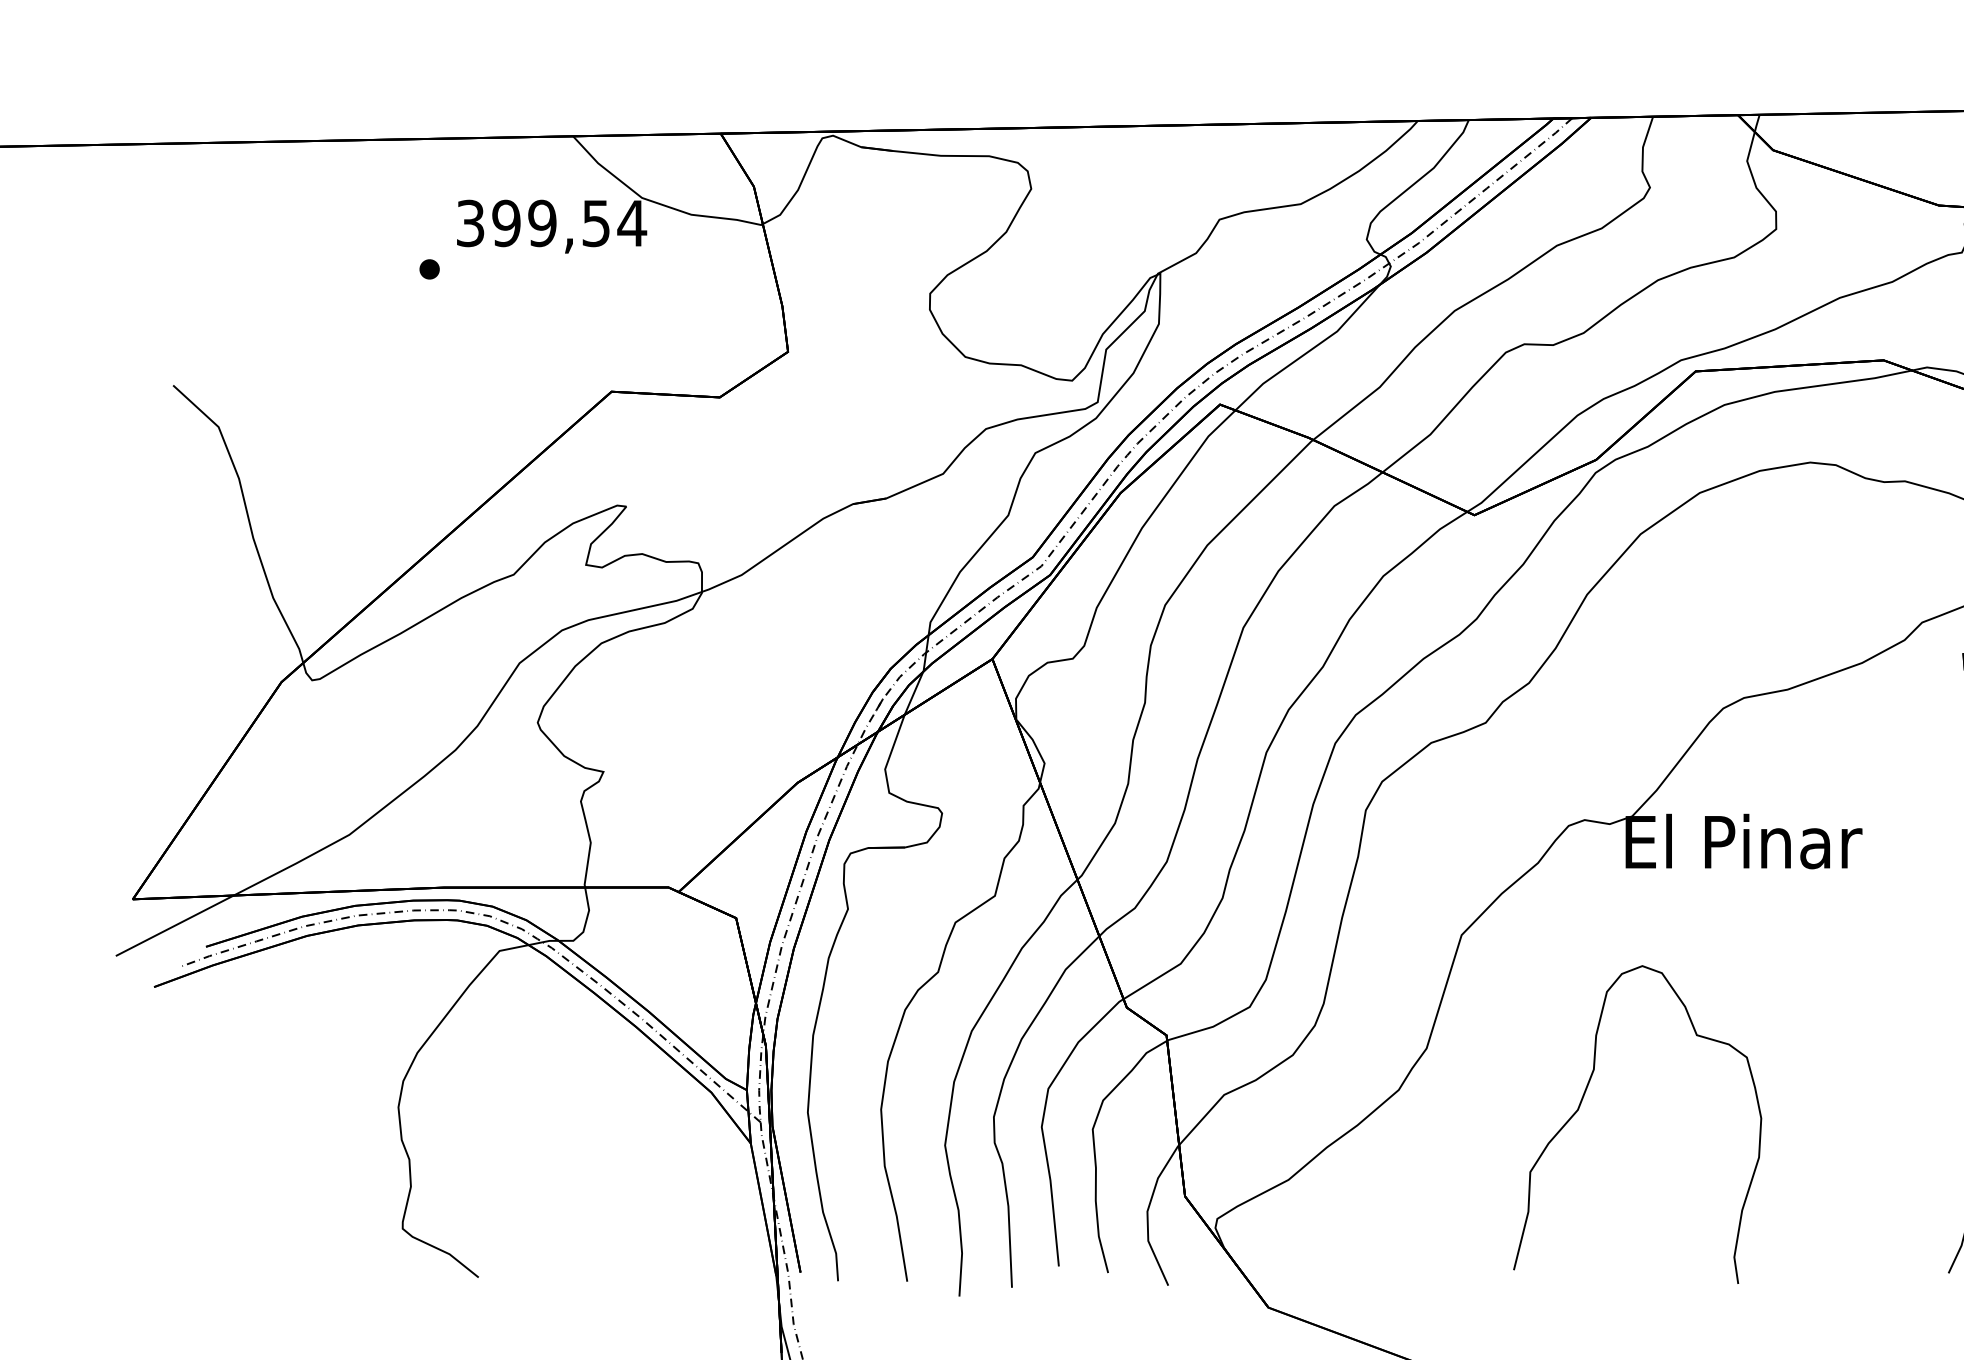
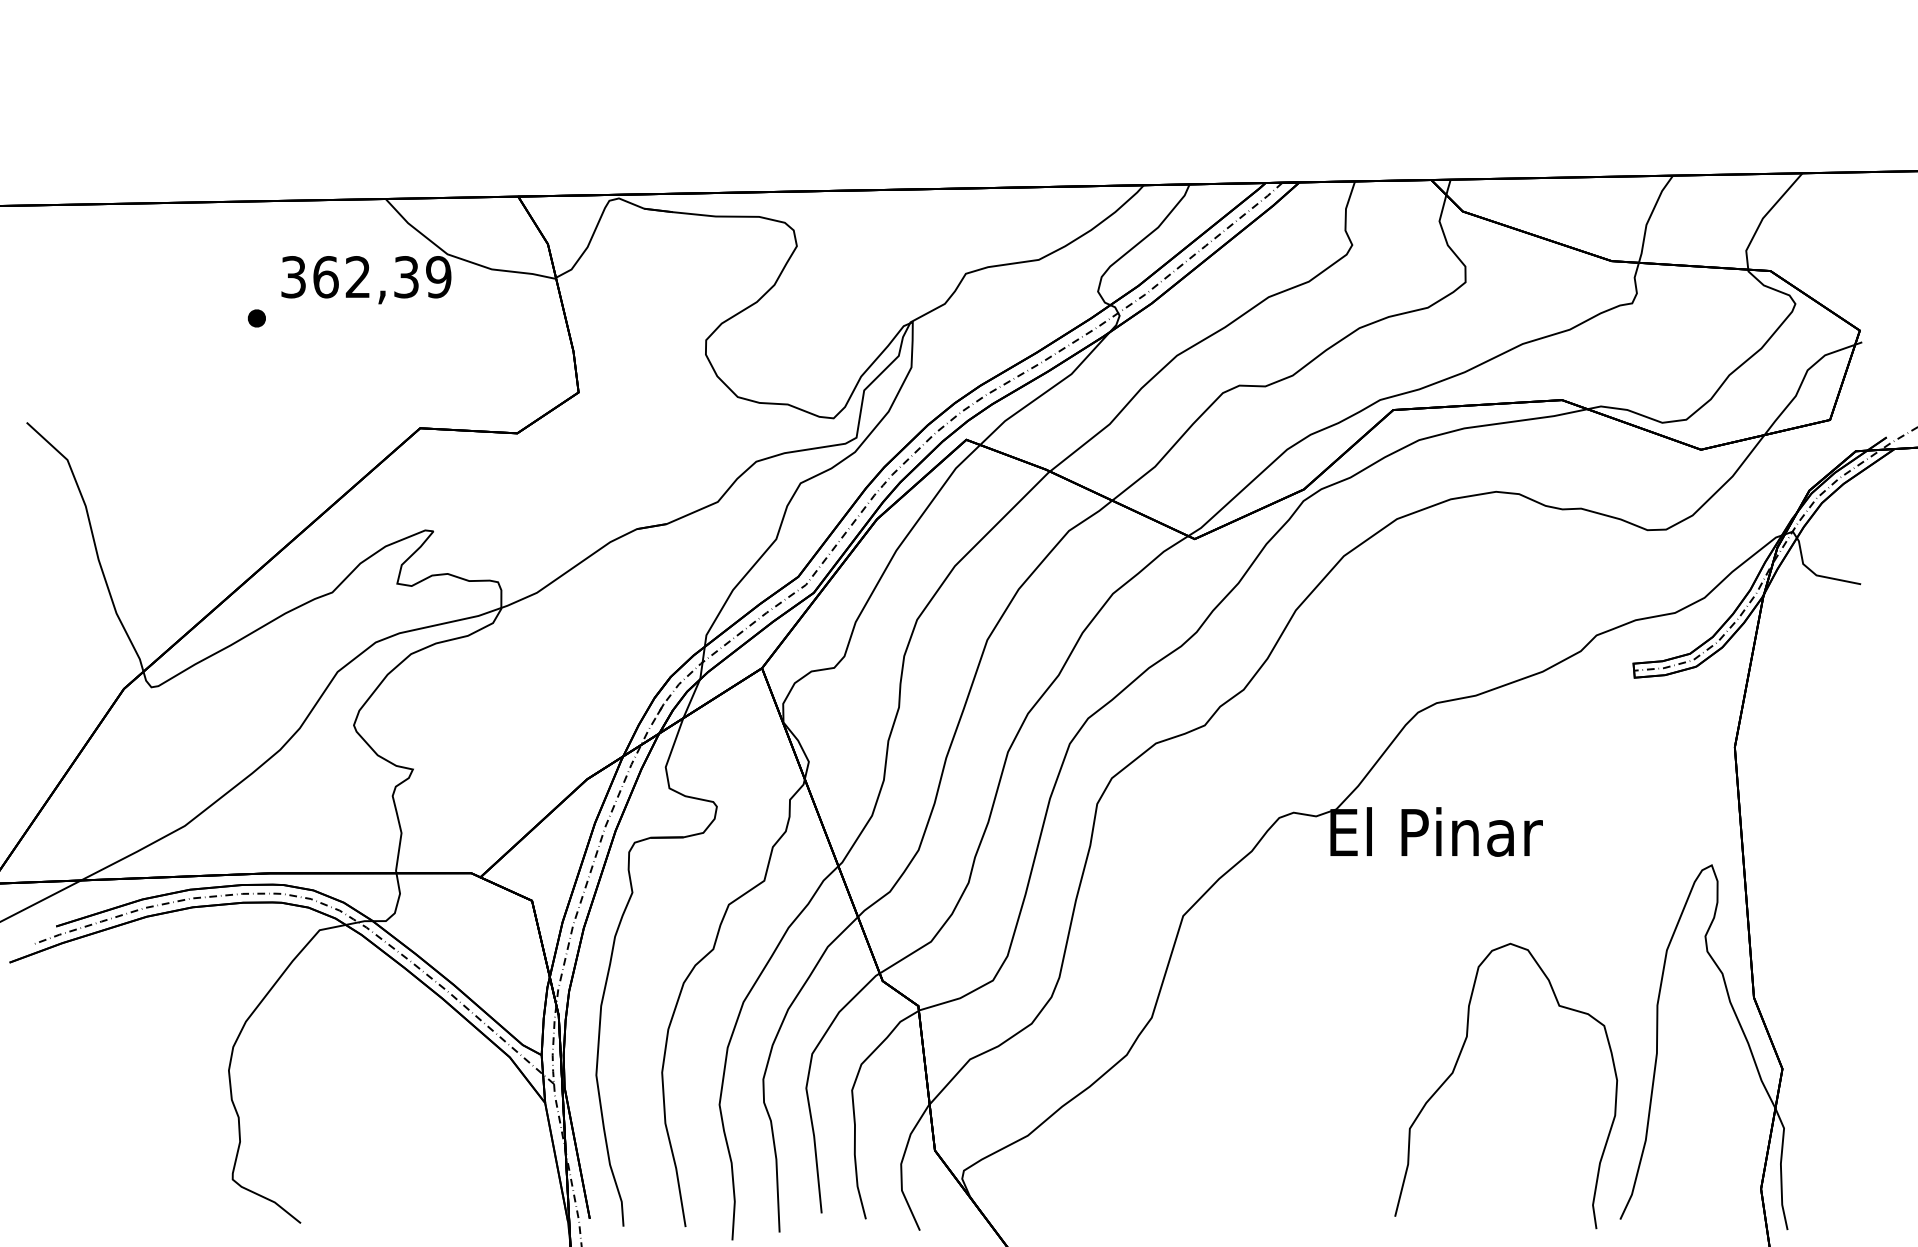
text: (569, 223) -> (382, 277), 399,54 -> 362,39
curve: (1582, 1102) -> (1456, 1066), moved

